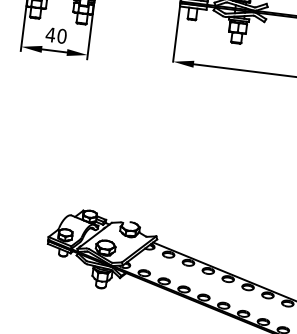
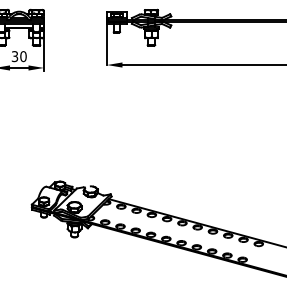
text: (50, 34) -> (14, 56), 40 -> 30

